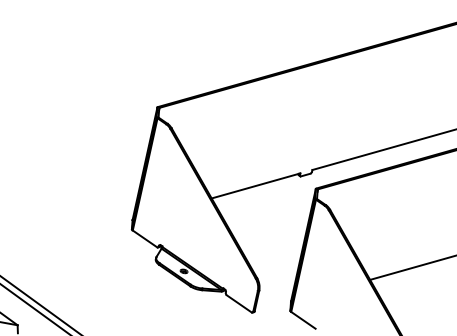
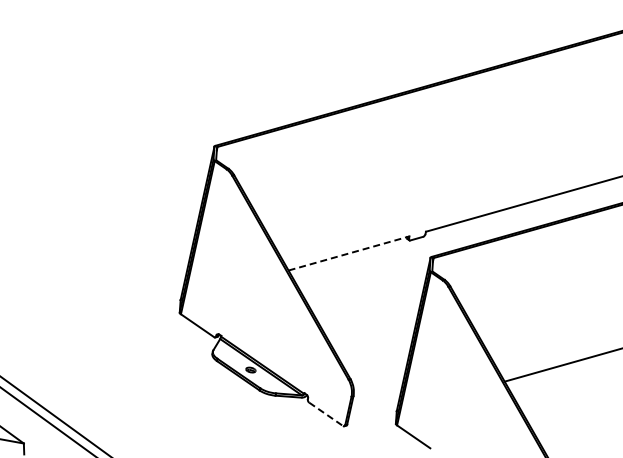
line: (256, 185) -> (349, 253), solid -> dashed
line: (239, 303) -> (326, 414), solid -> dashed

